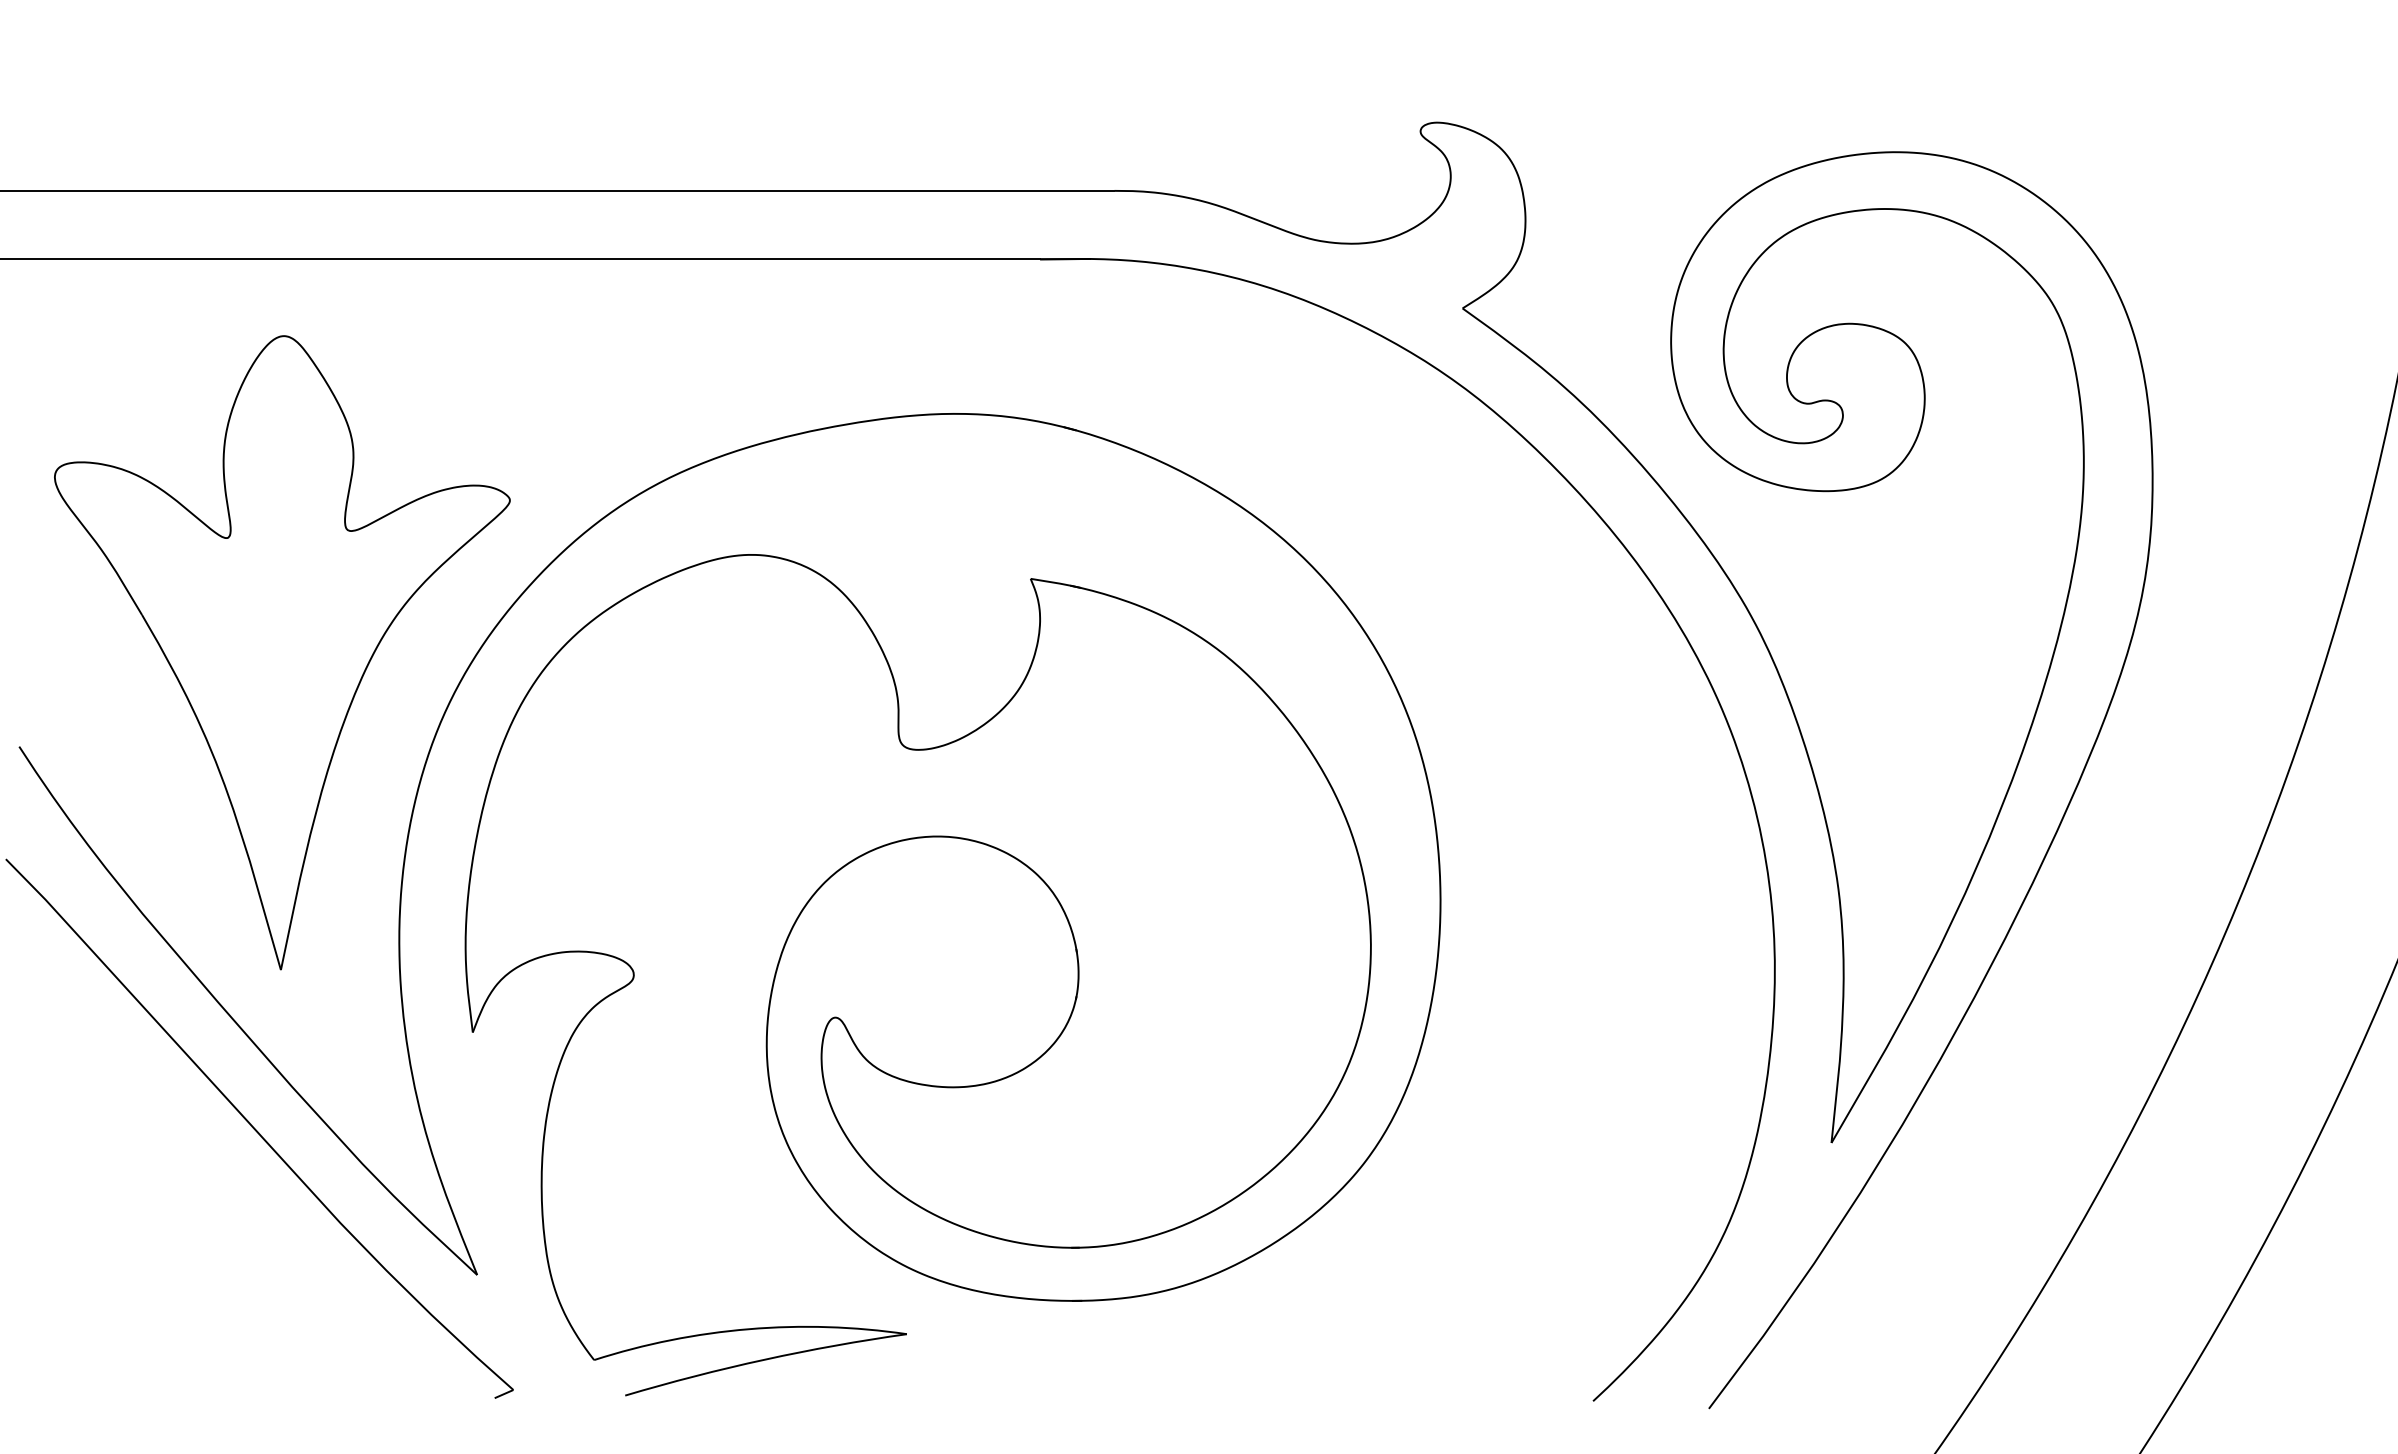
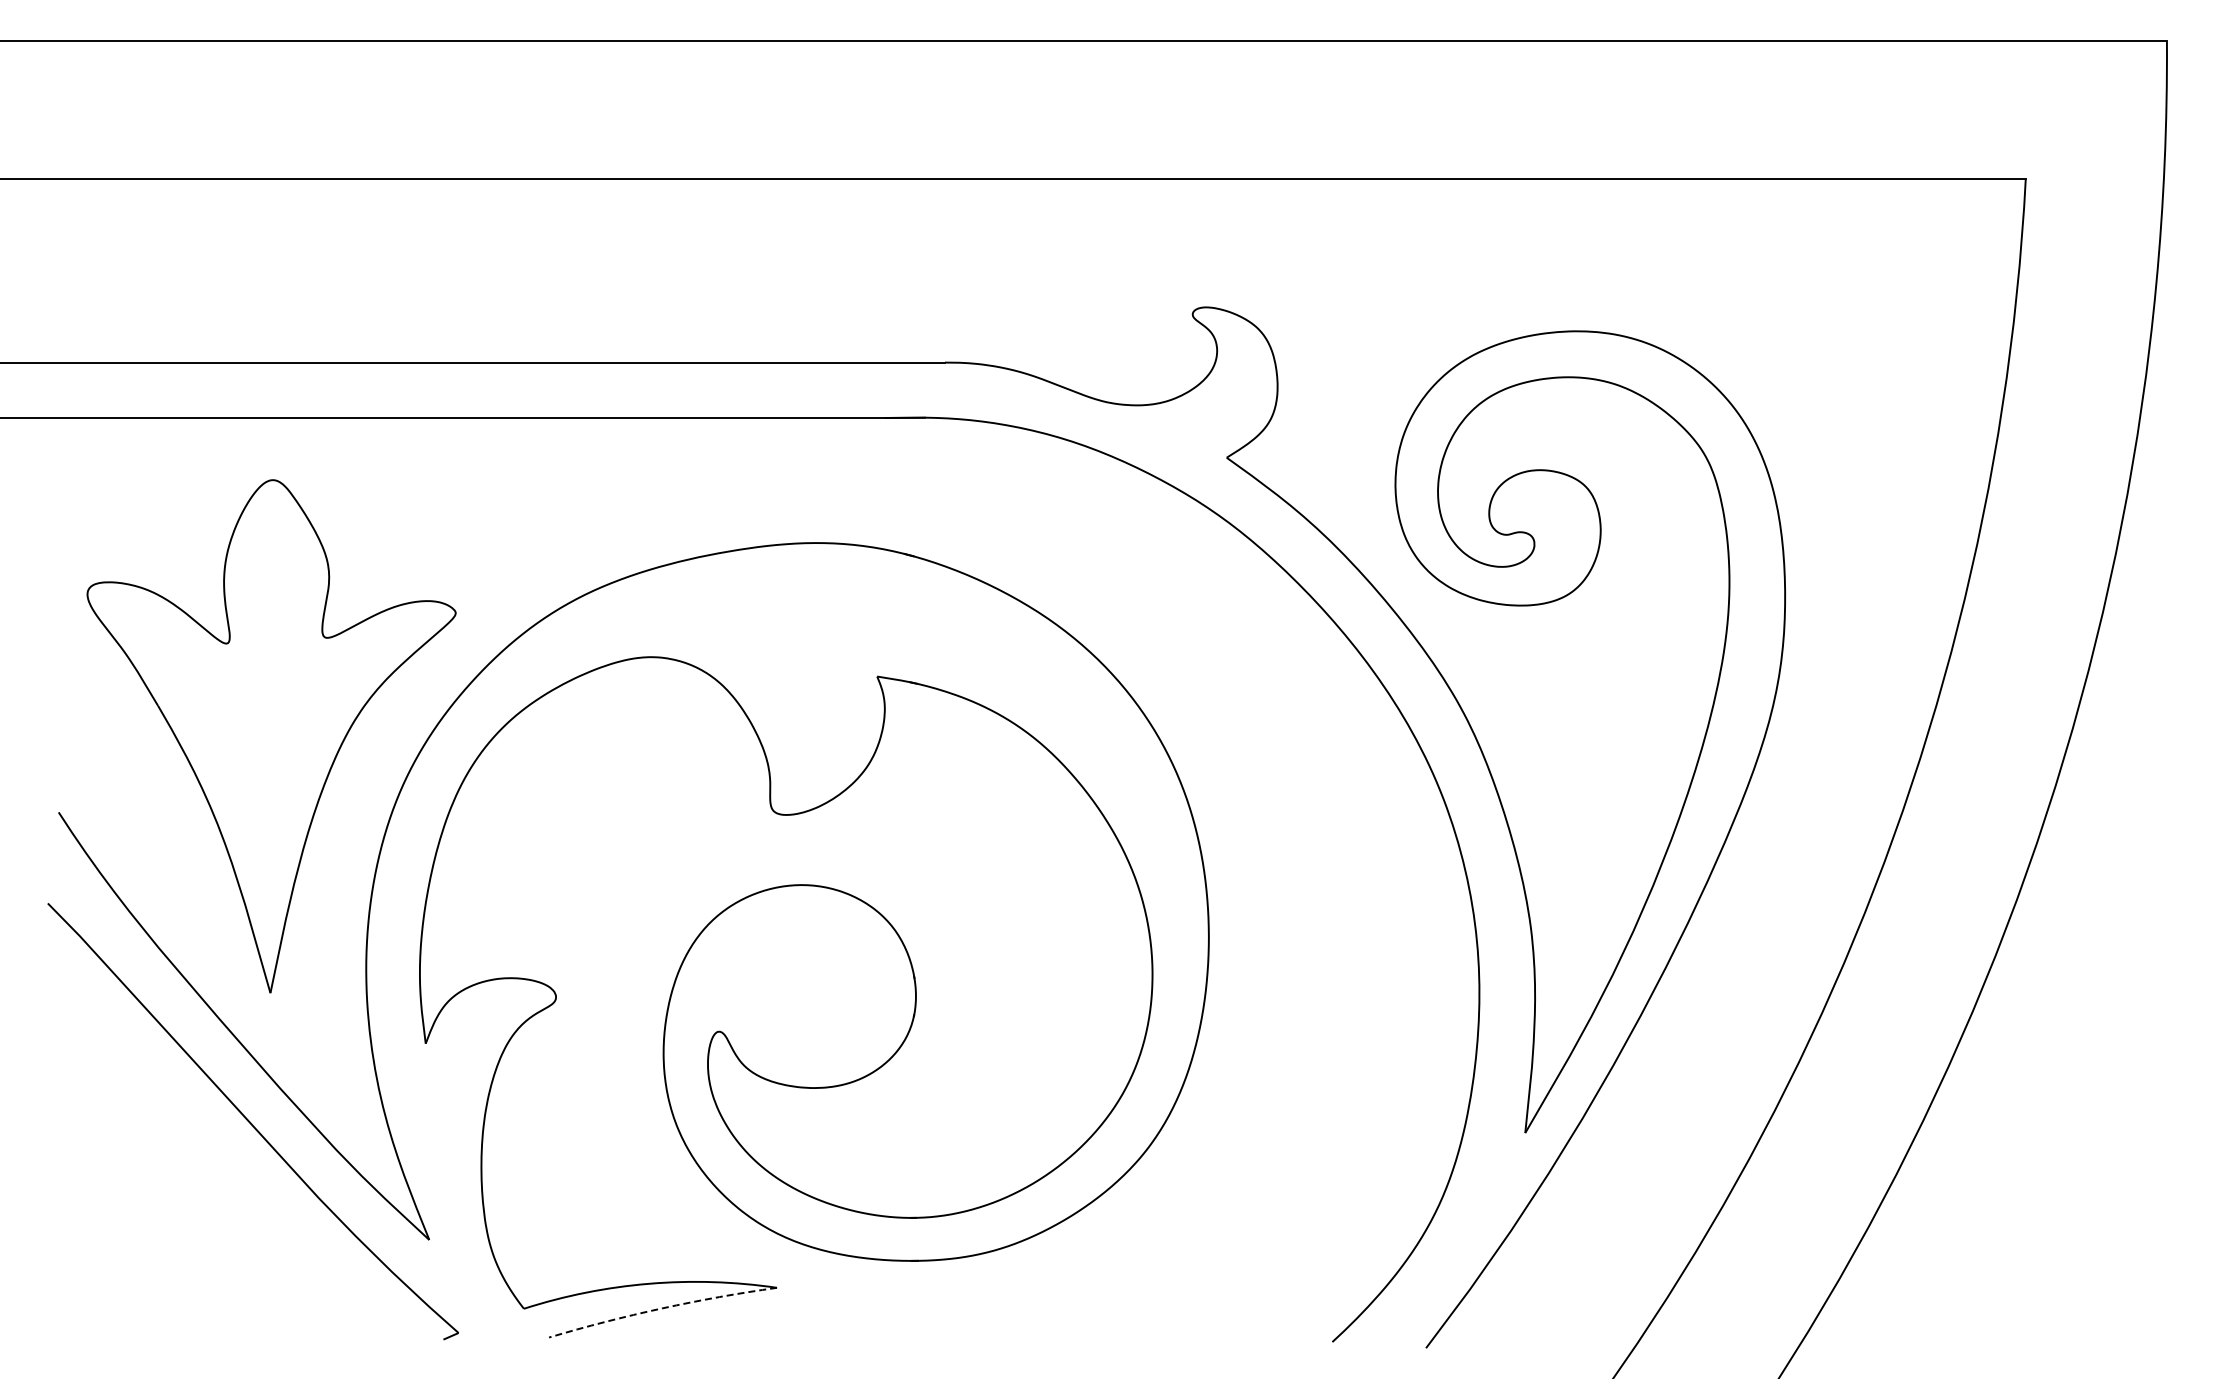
arc: (765, 1359) -> (662, 1308), solid -> dashed

